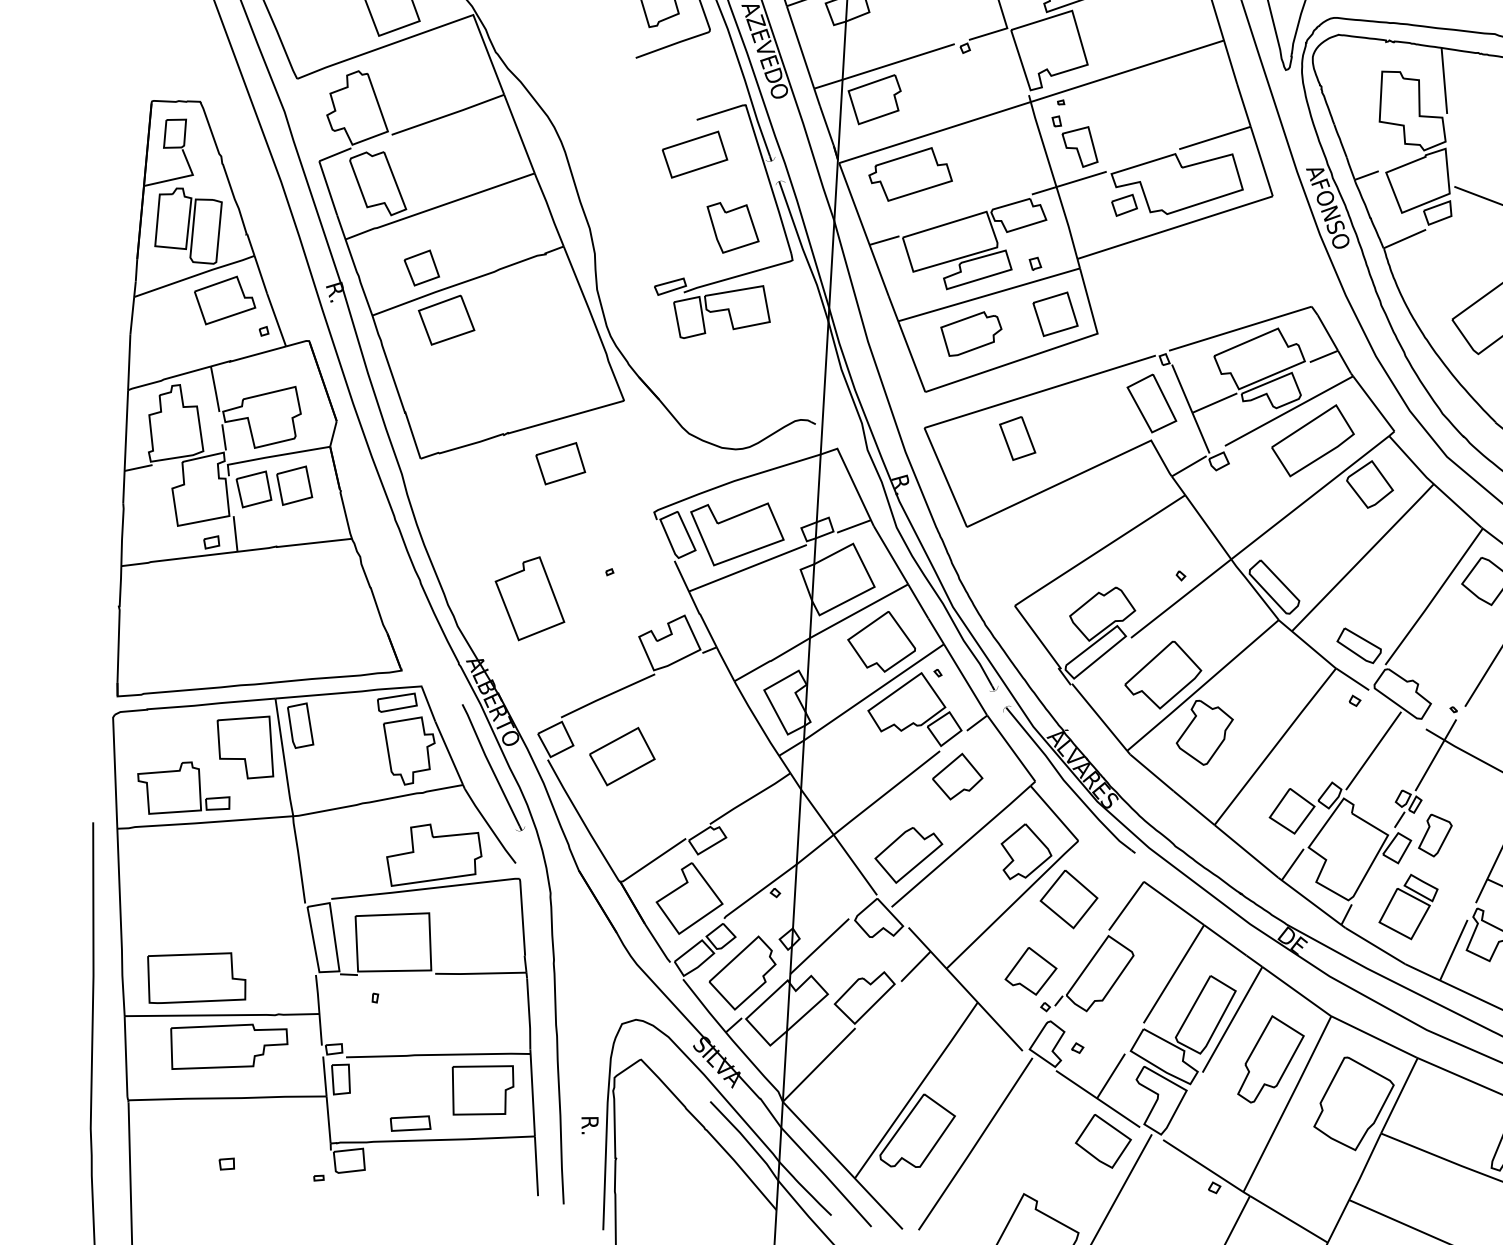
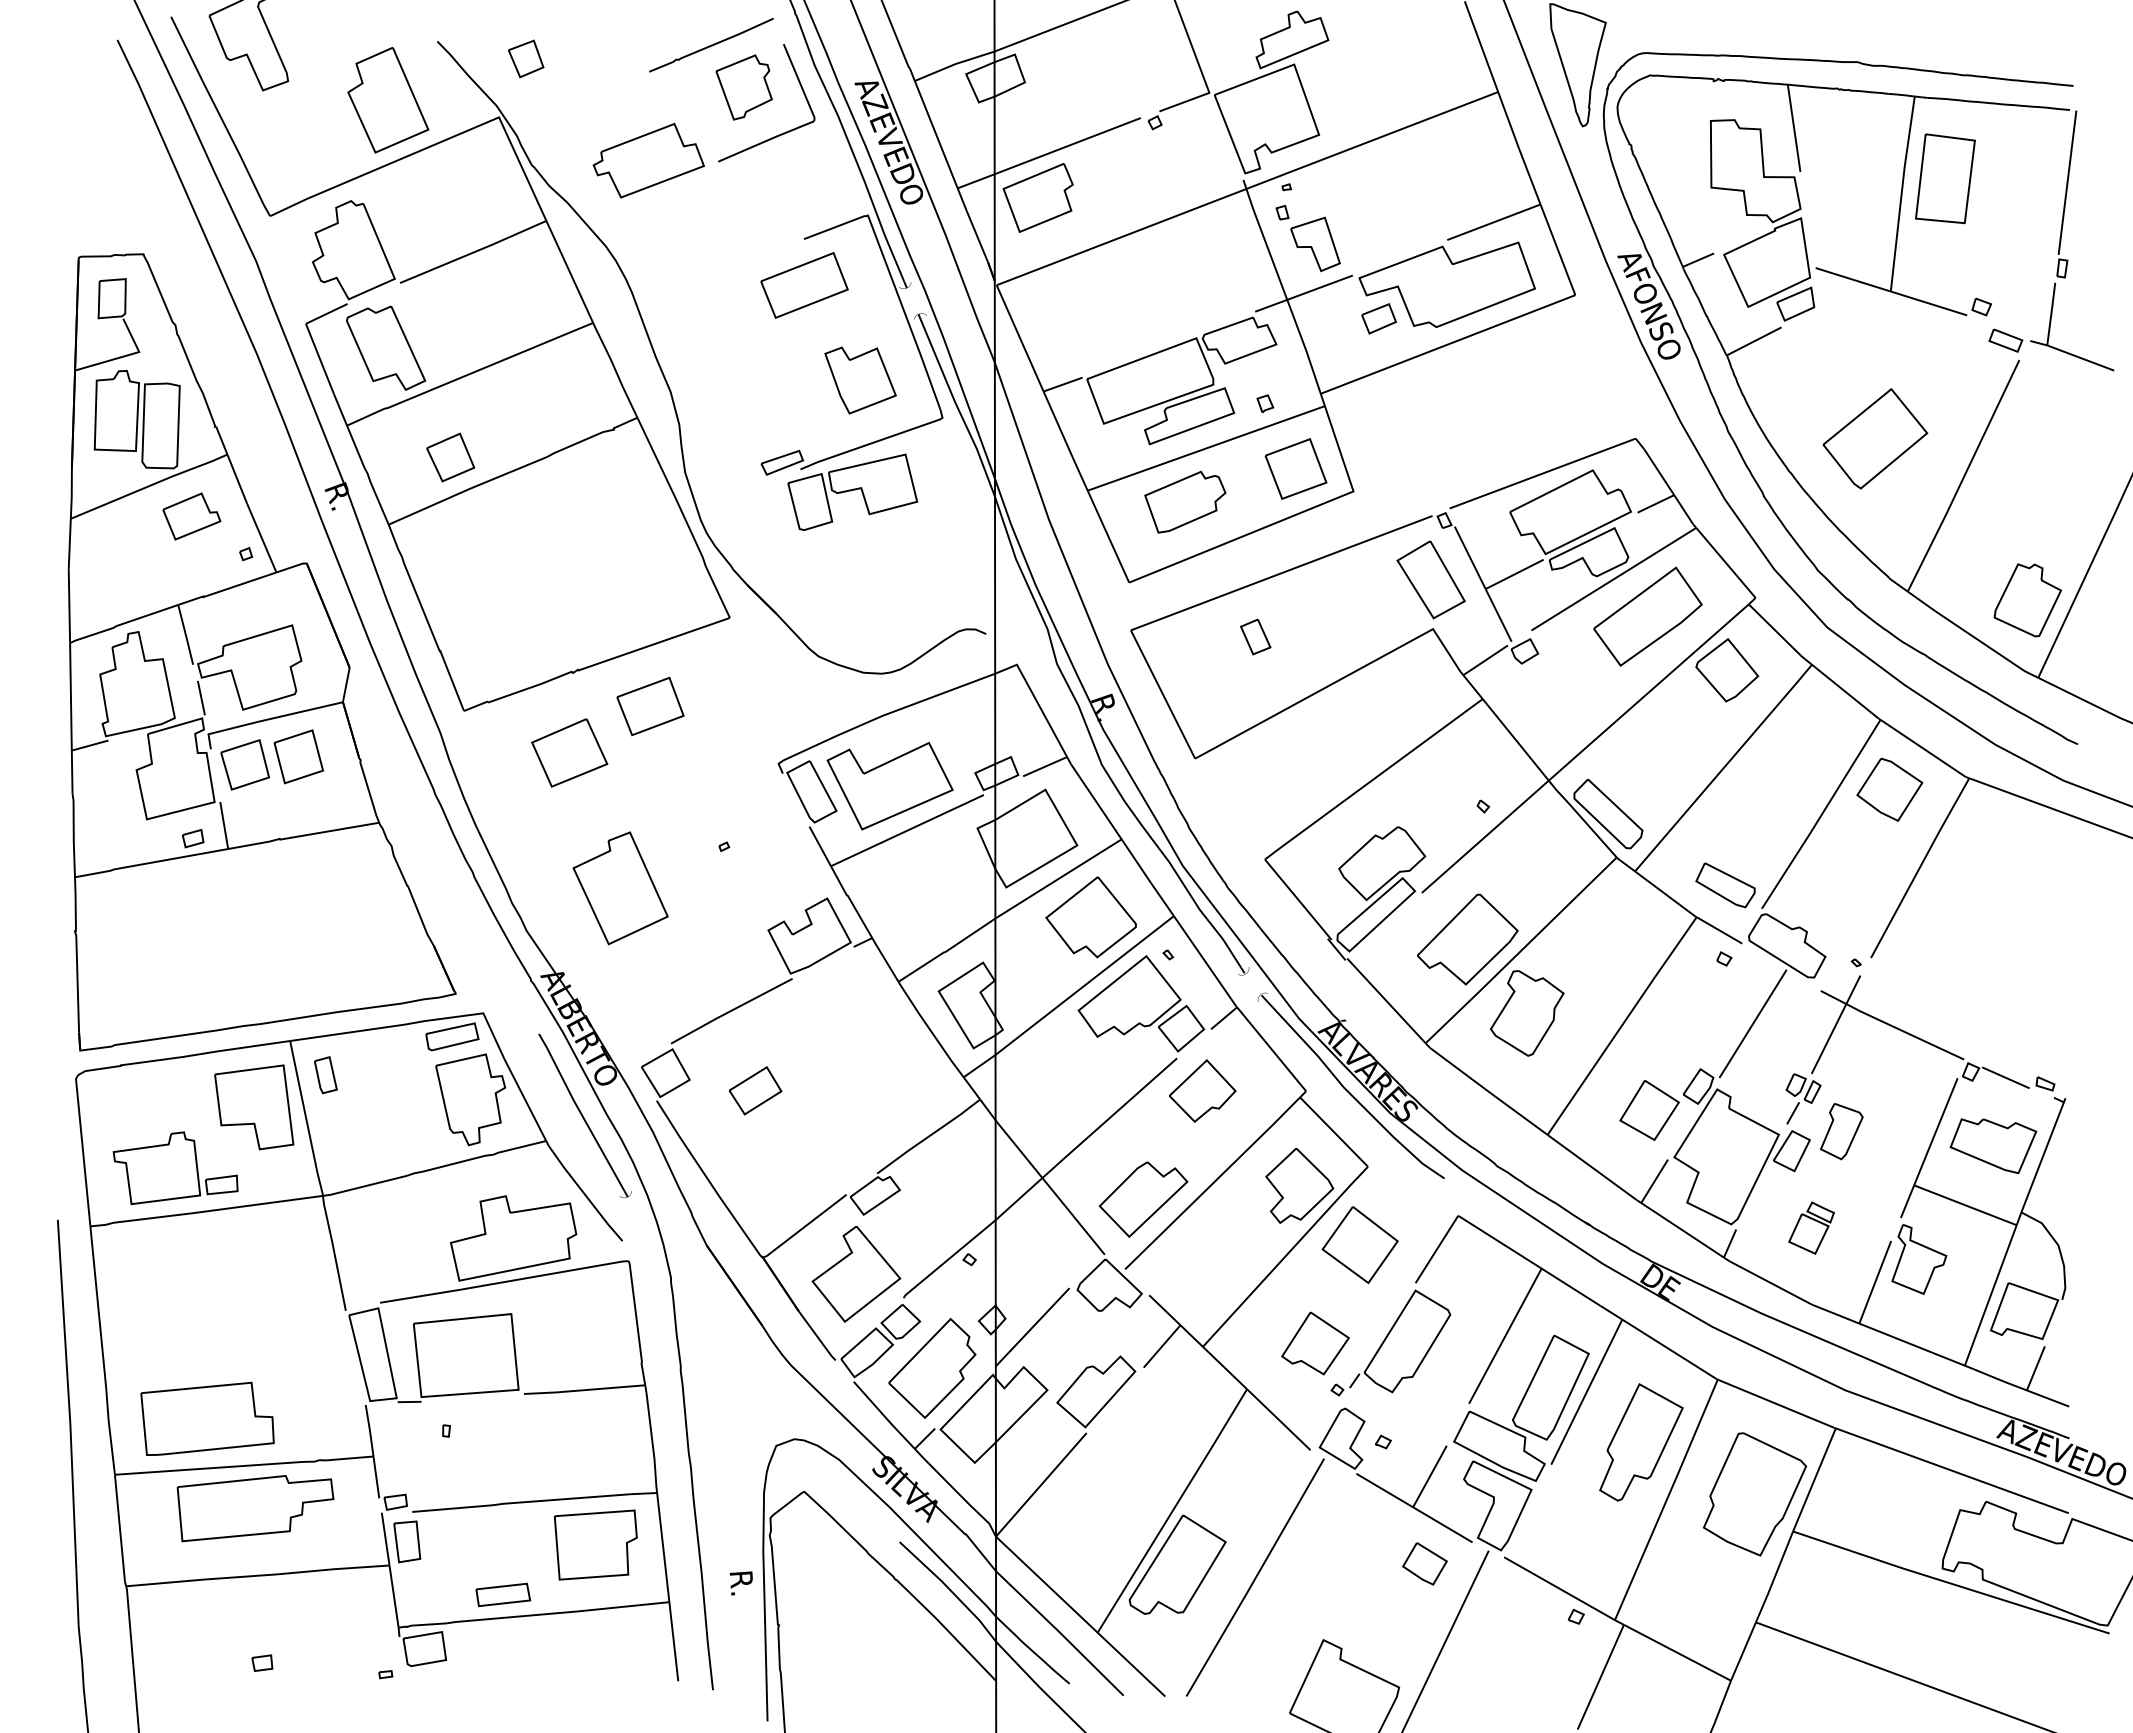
part: (910, 174) -> (648, 160), moved
part: (224, 300) -> (191, 516), size x0.7
part: (446, 319) -> (569, 752), moved
part: (1017, 438) -> (1255, 636), size x0.6
part: (300, 726) -> (325, 1075), size x0.6
part: (622, 756) -> (755, 1090), size x0.6
part: (1408, 906) -> (1811, 1227), size x0.6
part: (1103, 1141) -> (1424, 1563), size x0.6

